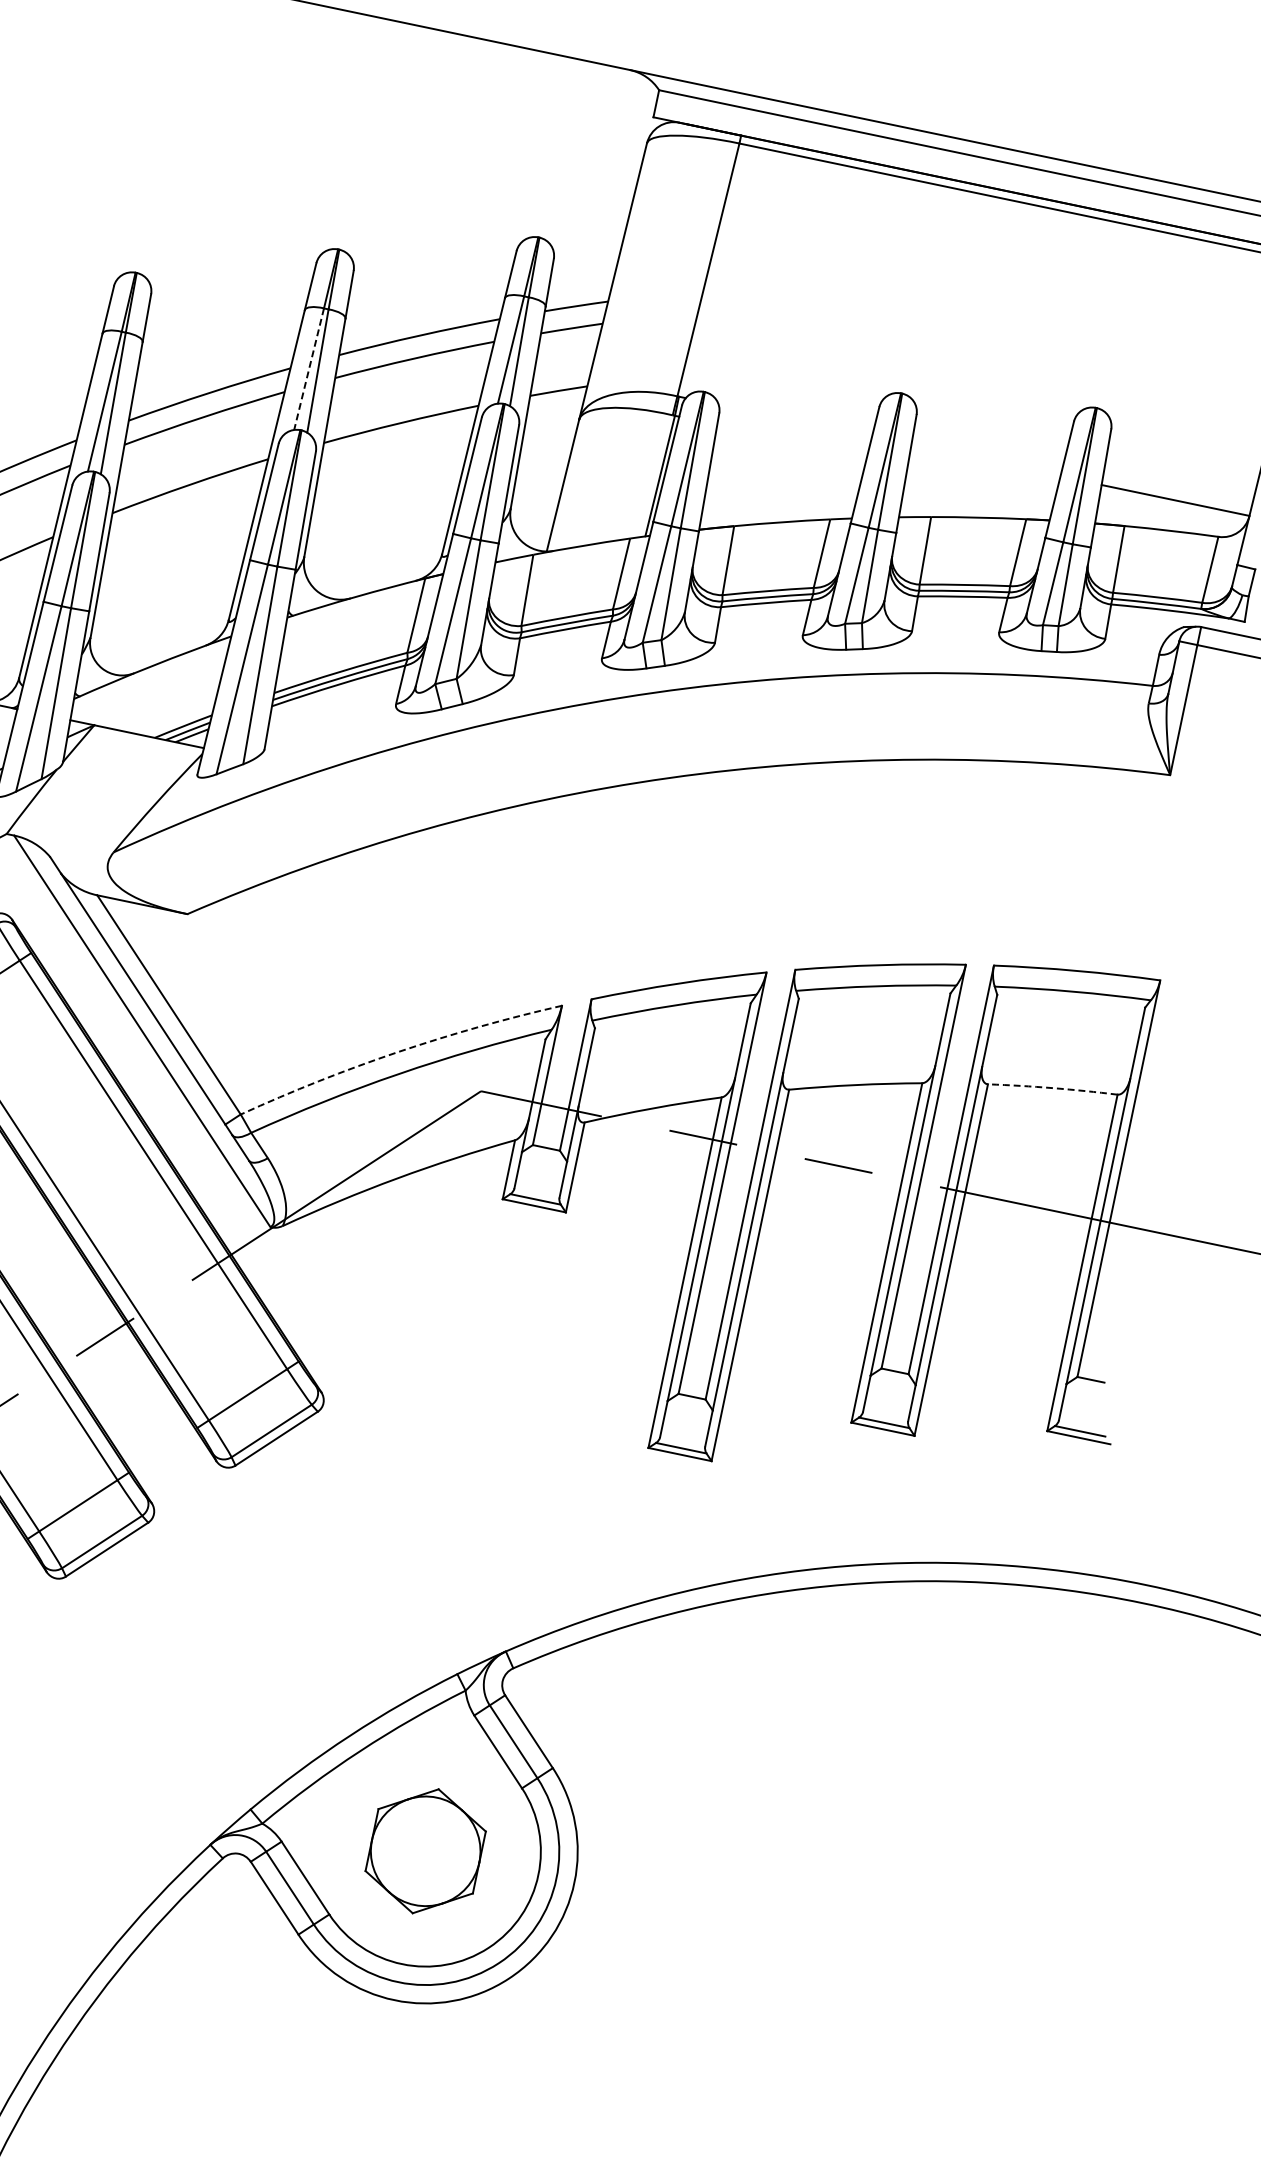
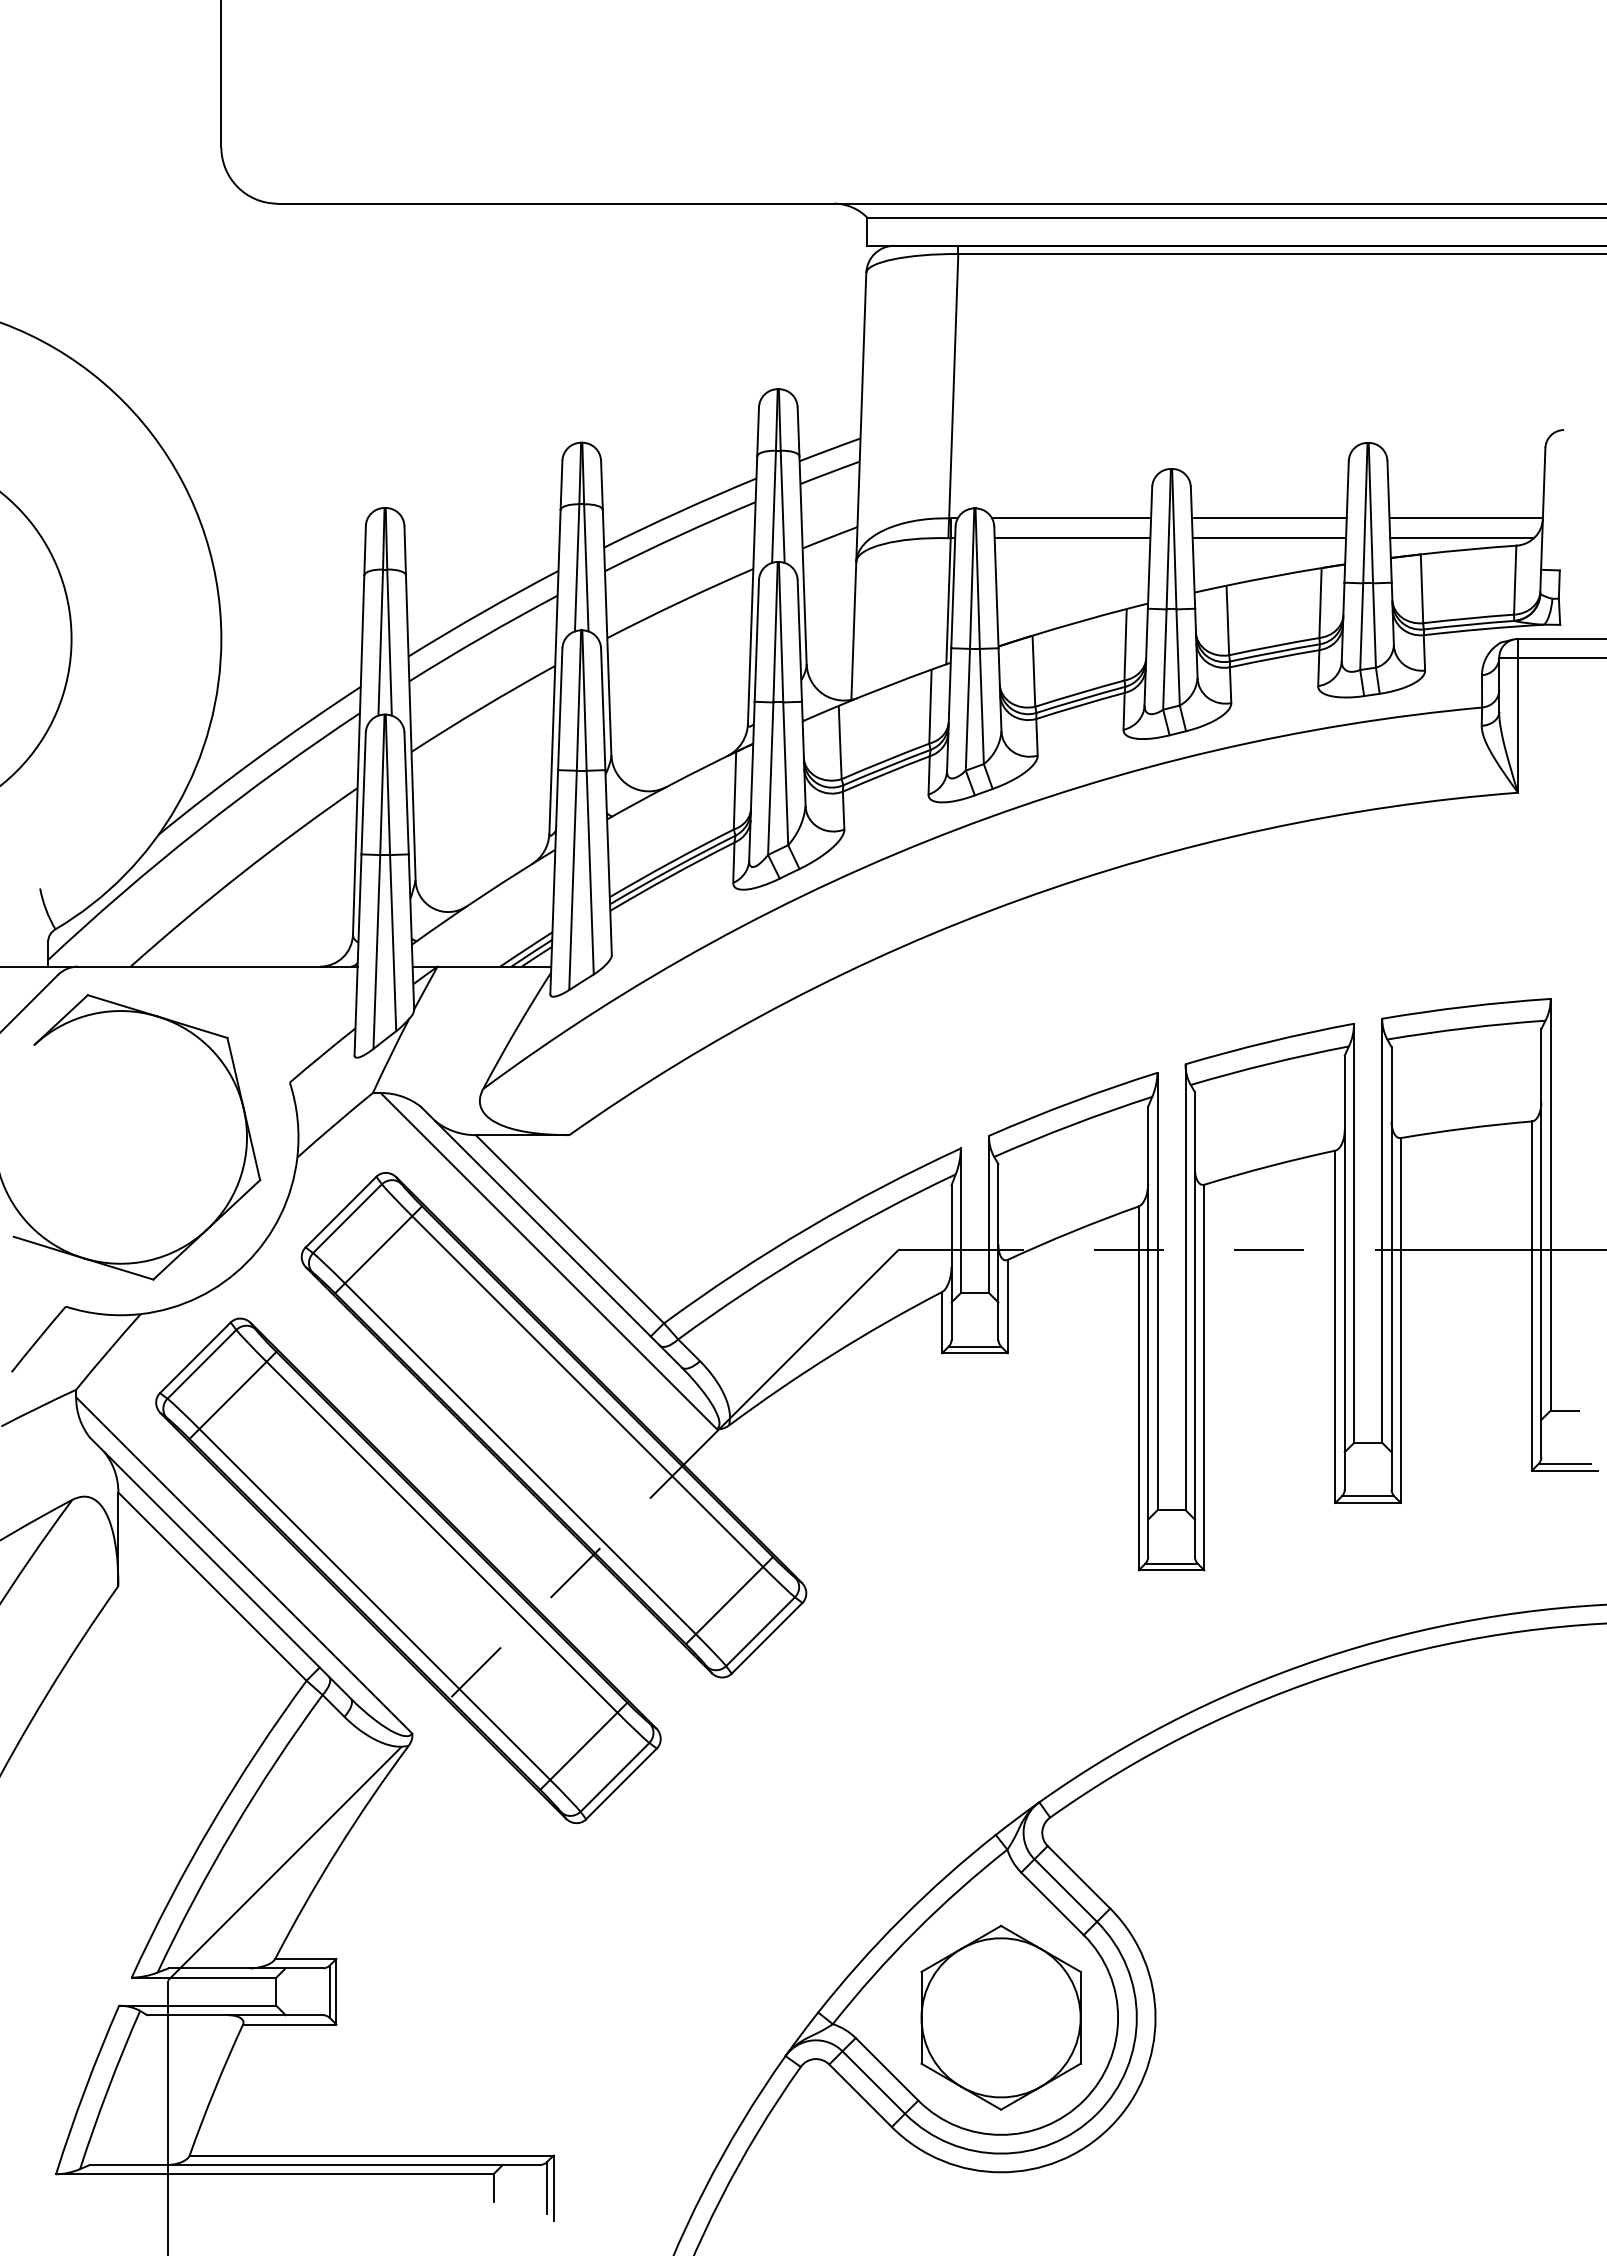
line: (309, 368) -> (577, 567), dashed -> solid
line: (795, 421) -> (1071, 518), added
line: (792, 440) -> (1072, 538), added
line: (985, 460) -> (1268, 518), added
line: (982, 480) -> (1269, 538), added
line: (1166, 518) -> (1461, 538), added
arc: (399, 1052) -> (808, 1228), dashed -> solid
arc: (1053, 1088) -> (1466, 1128), dashed -> solid
part: (425, 1850) -> (1000, 2017), size x1.43

